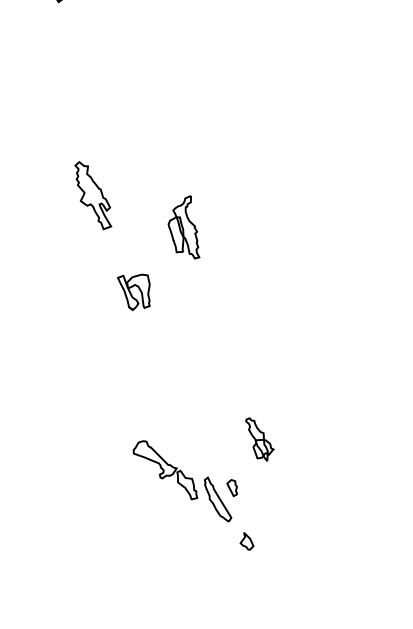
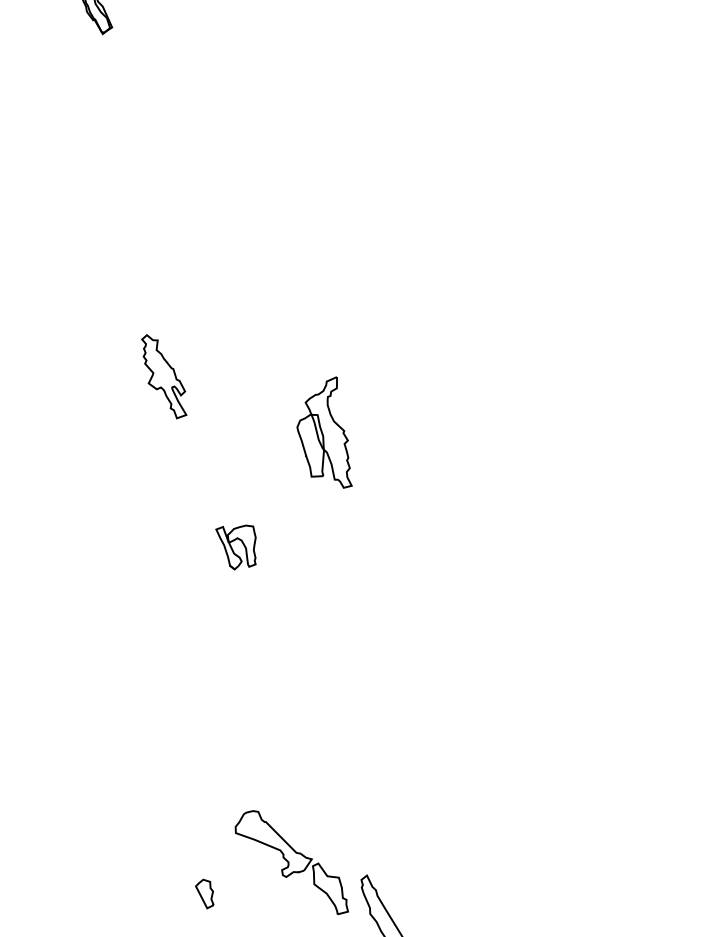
part: (93, 195) -> (164, 376), size x0.7
part: (133, 291) -> (235, 546), size x0.7
part: (259, 439) -> (458, 808), removed
part: (231, 488) -> (203, 894), moved

